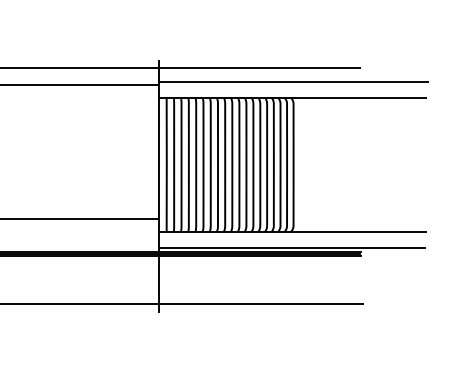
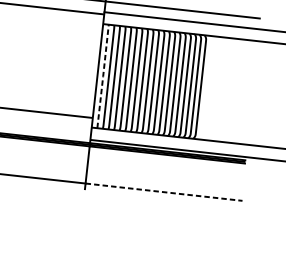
line: (166, 164) -> (102, 76), solid -> dashed
line: (261, 304) -> (164, 192), solid -> dashed

